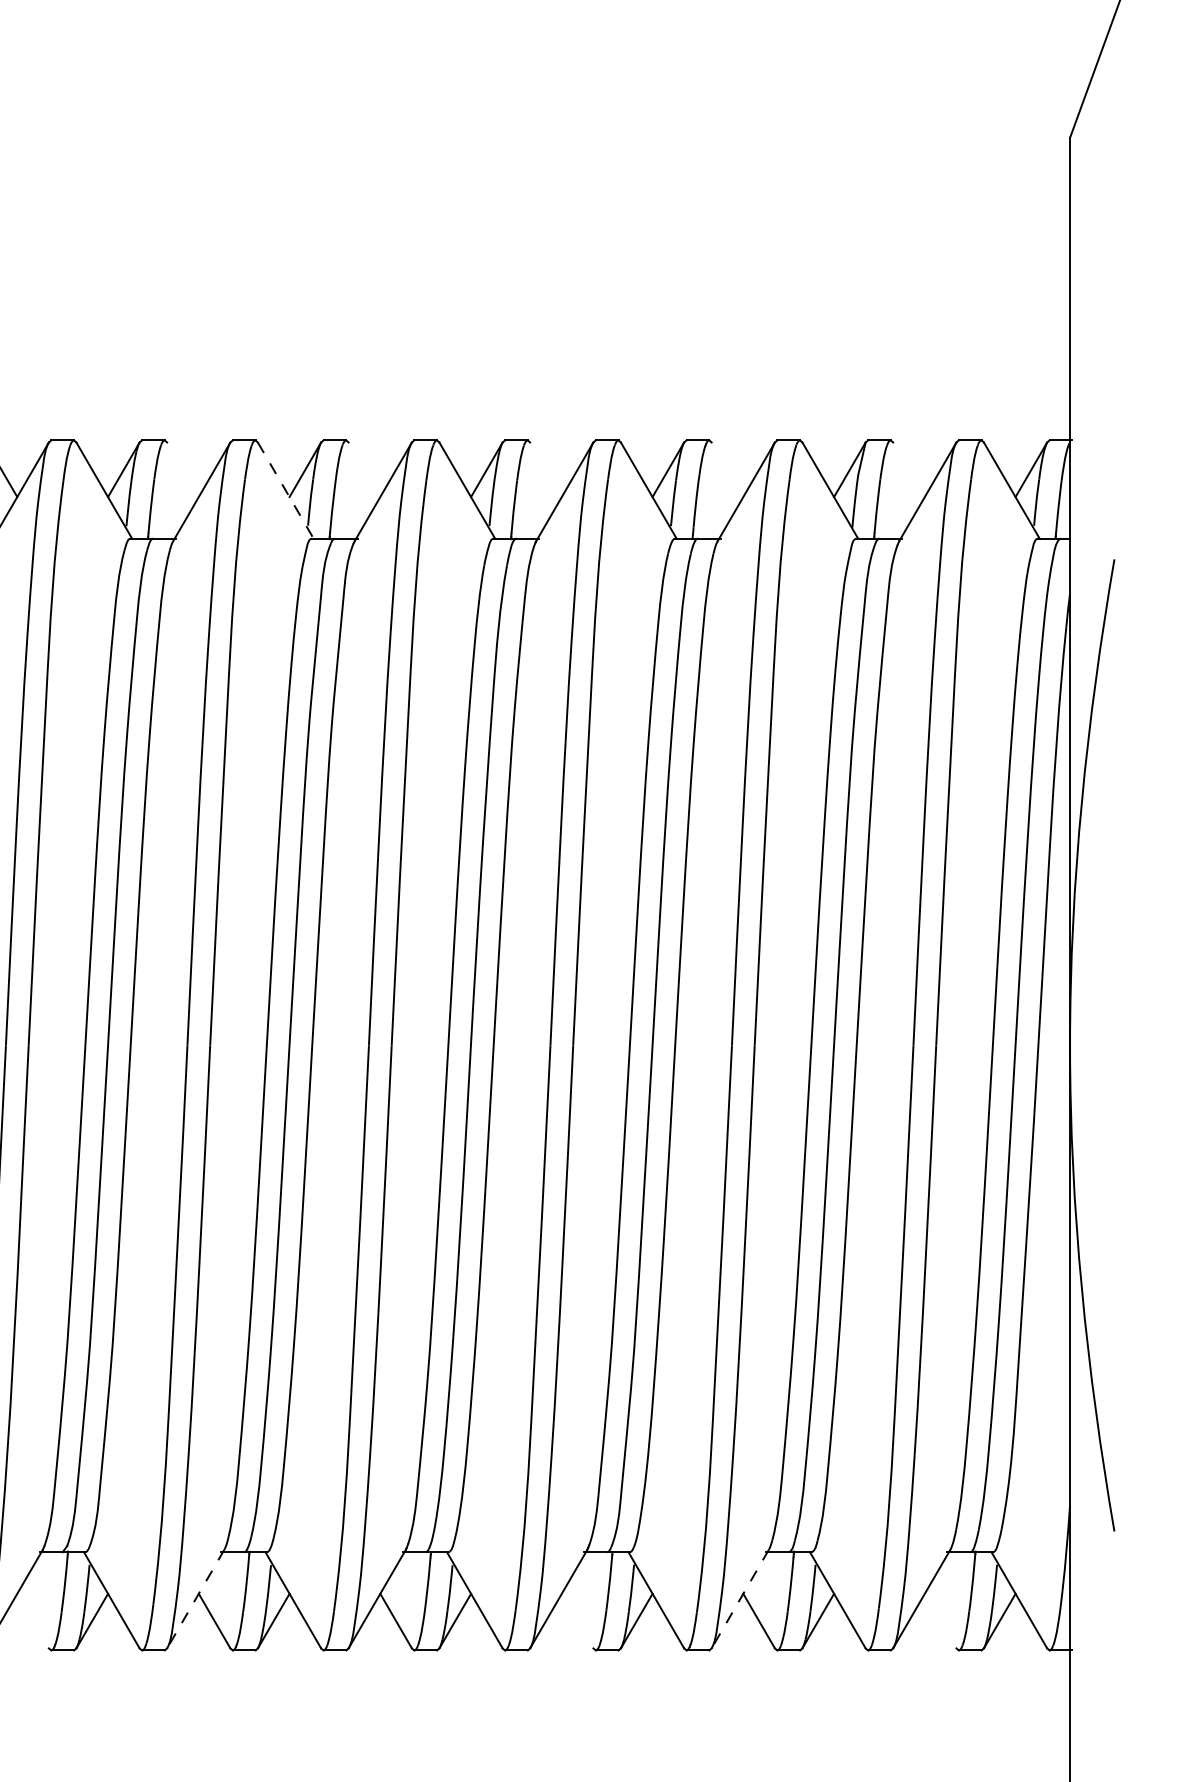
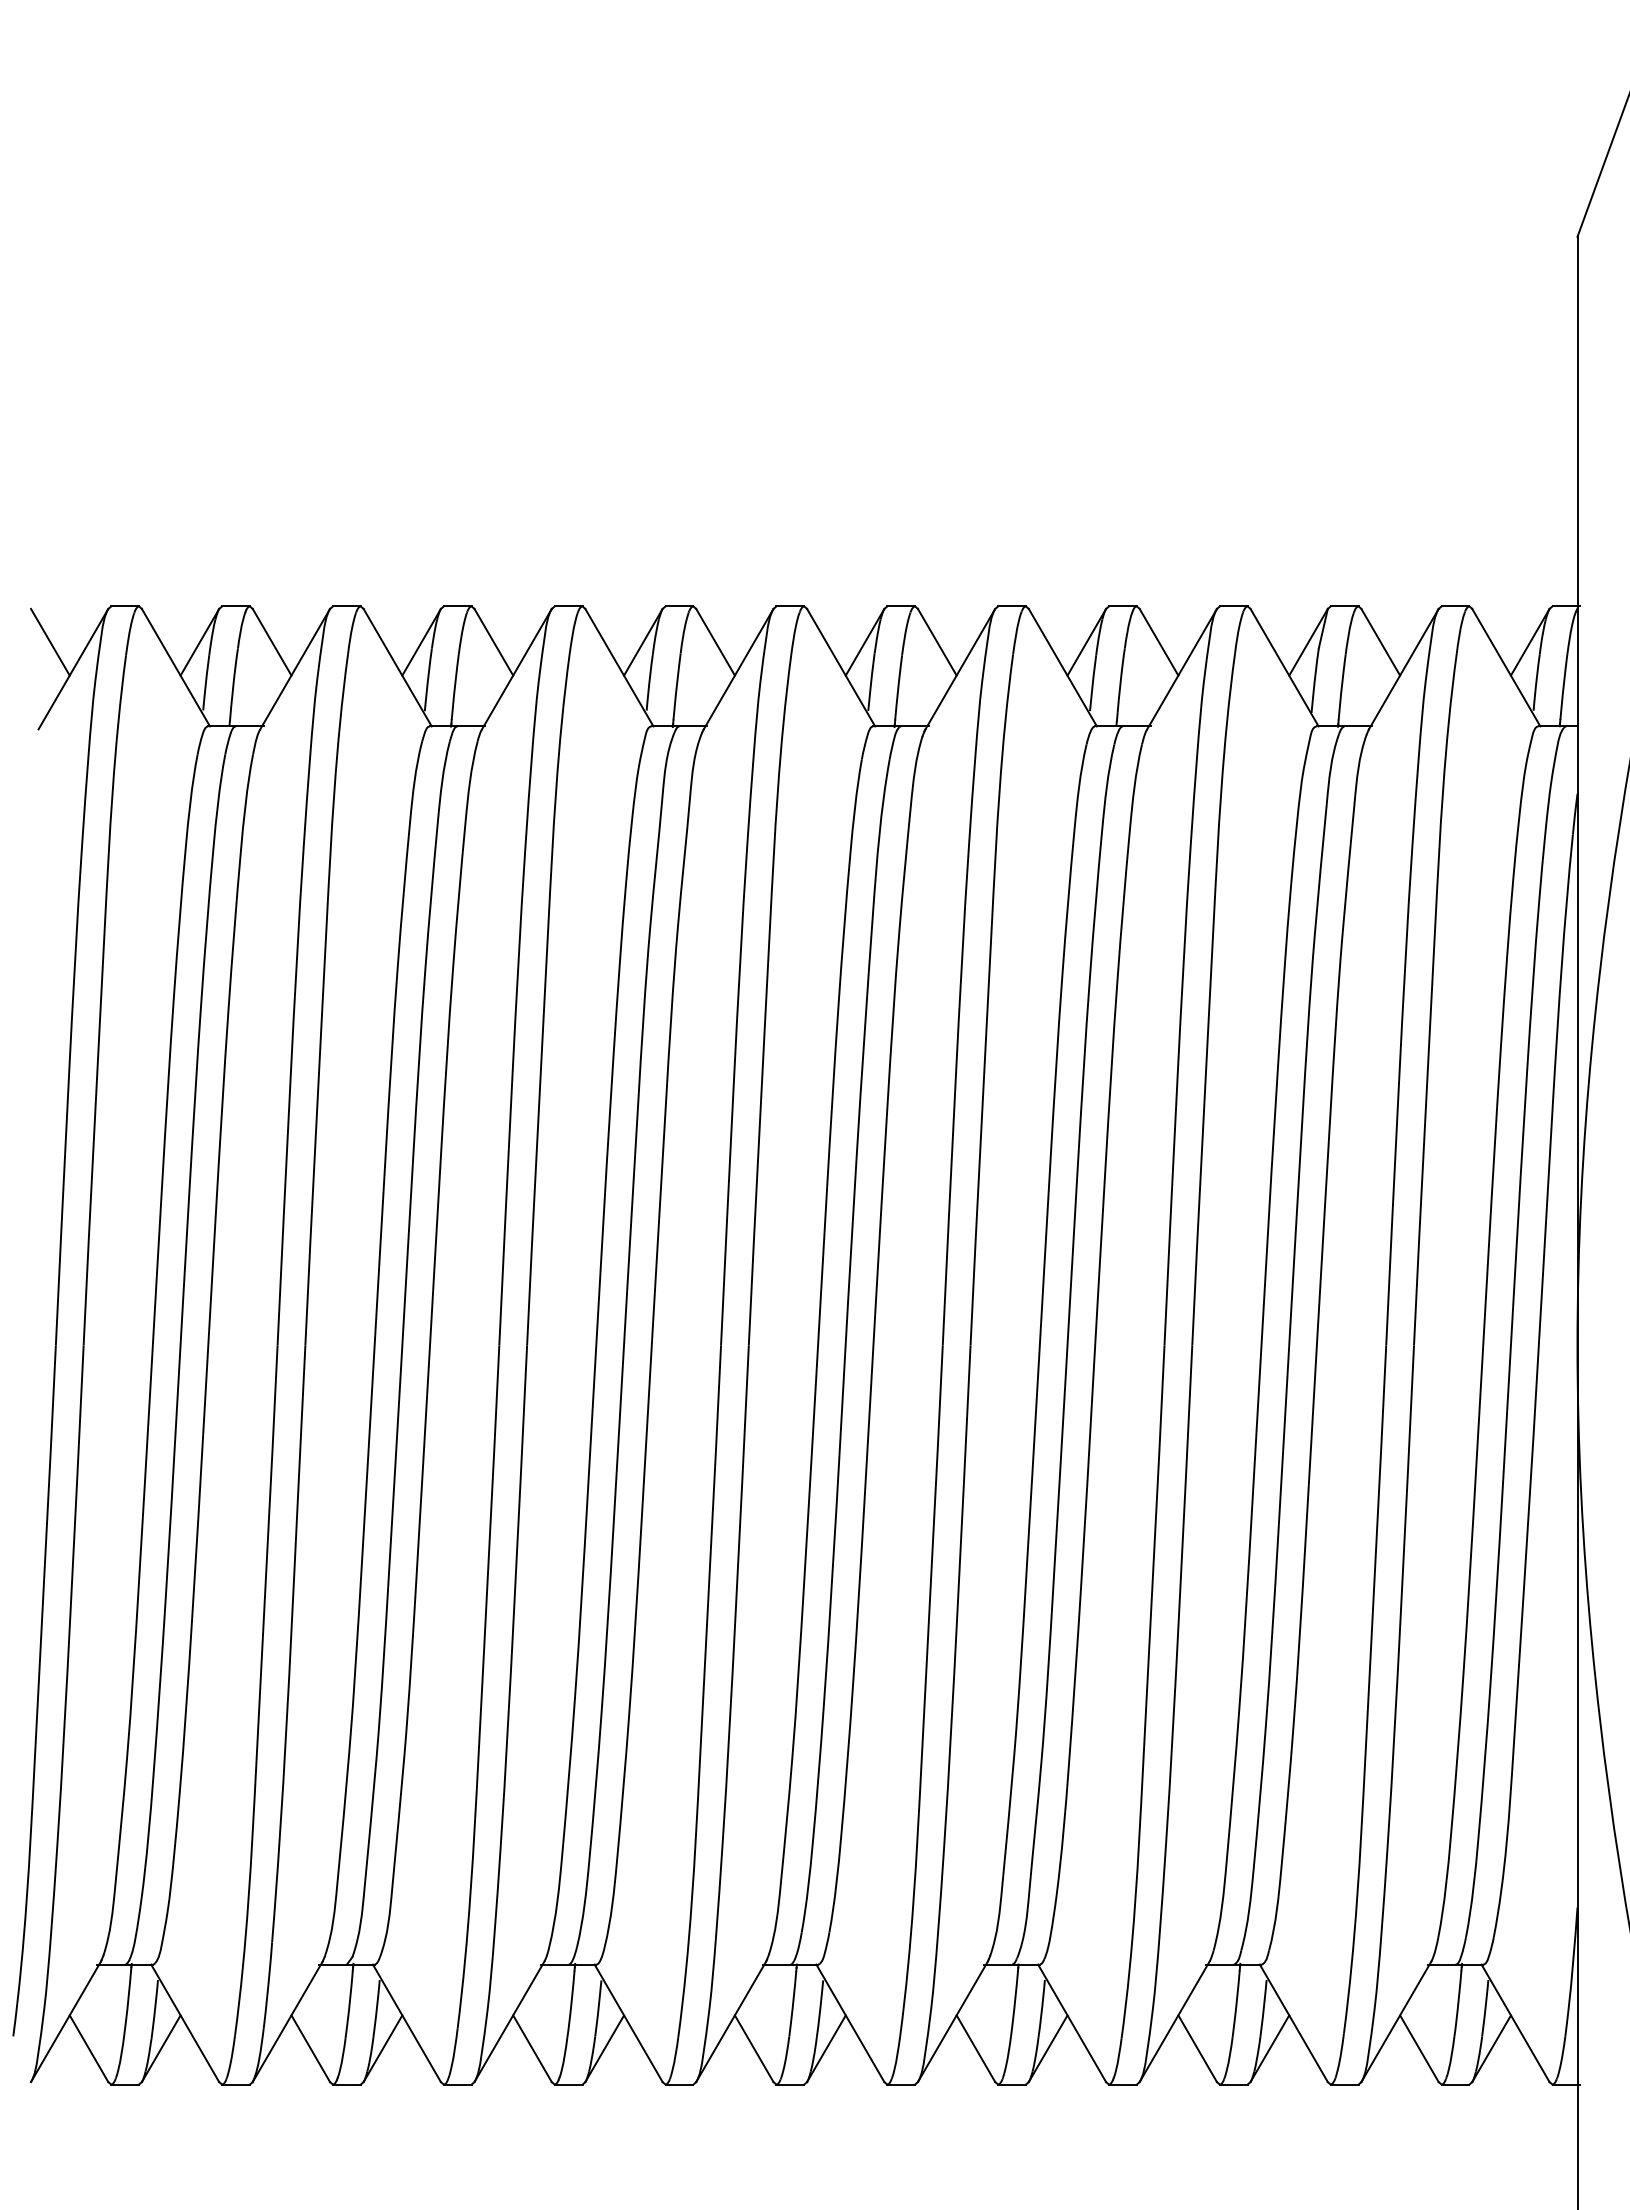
line: (182, 469) -> (493, 641), added
line: (364, 469) -> (715, 641), added
line: (545, 469) -> (936, 641), added
line: (727, 469) -> (1158, 641), added
line: (908, 469) -> (1380, 641), added
line: (285, 490) -> (619, 667), dashed -> solid
line: (195, 1598) -> (509, 2021), dashed -> solid
line: (740, 1598) -> (1174, 2021), dashed -> solid
line: (32, 1620) -> (310, 2048), added
line: (577, 1620) -> (975, 2048), added
line: (940, 1620) -> (1419, 2048), added

